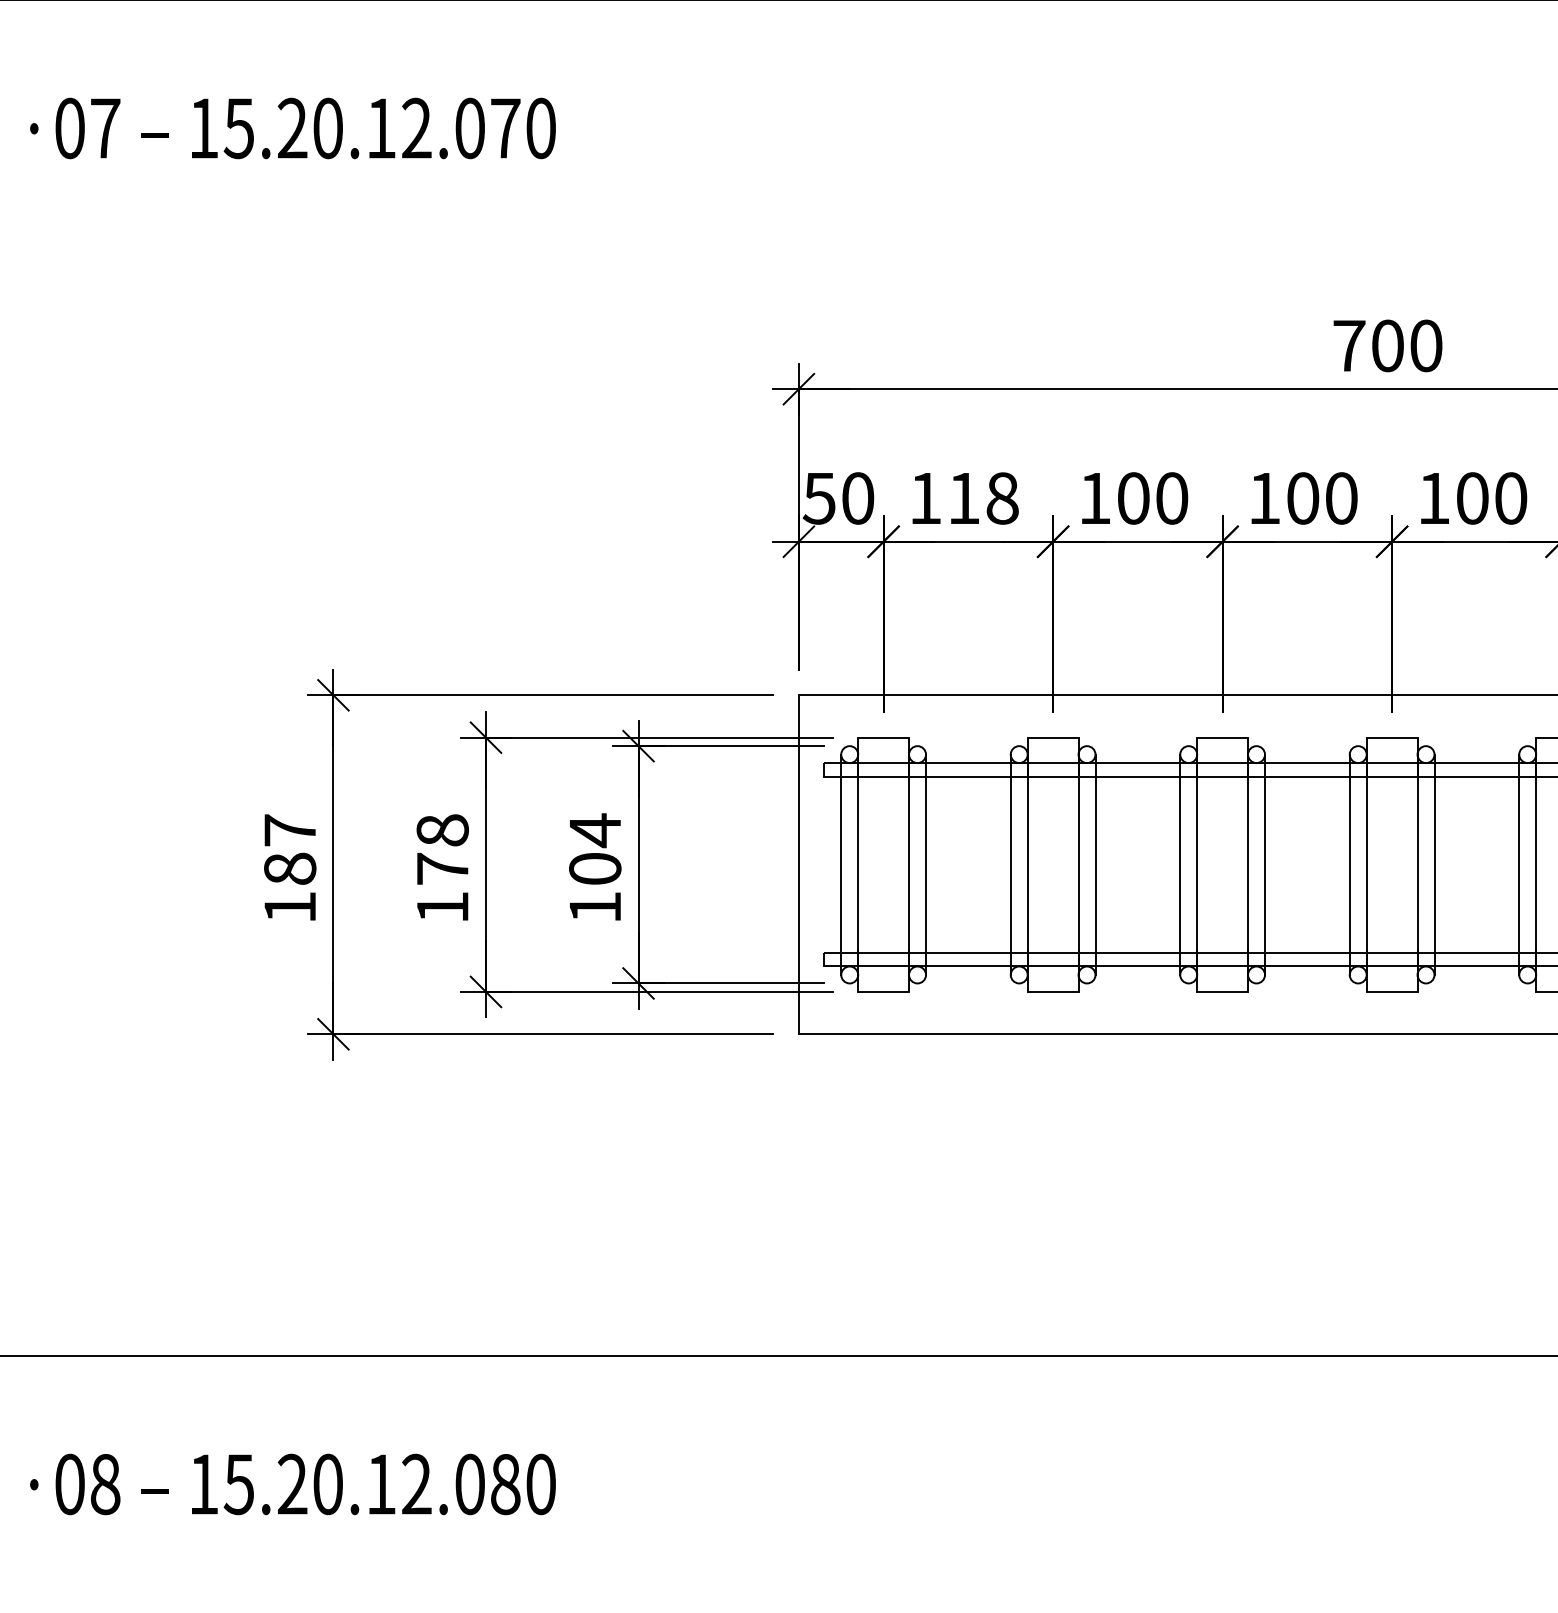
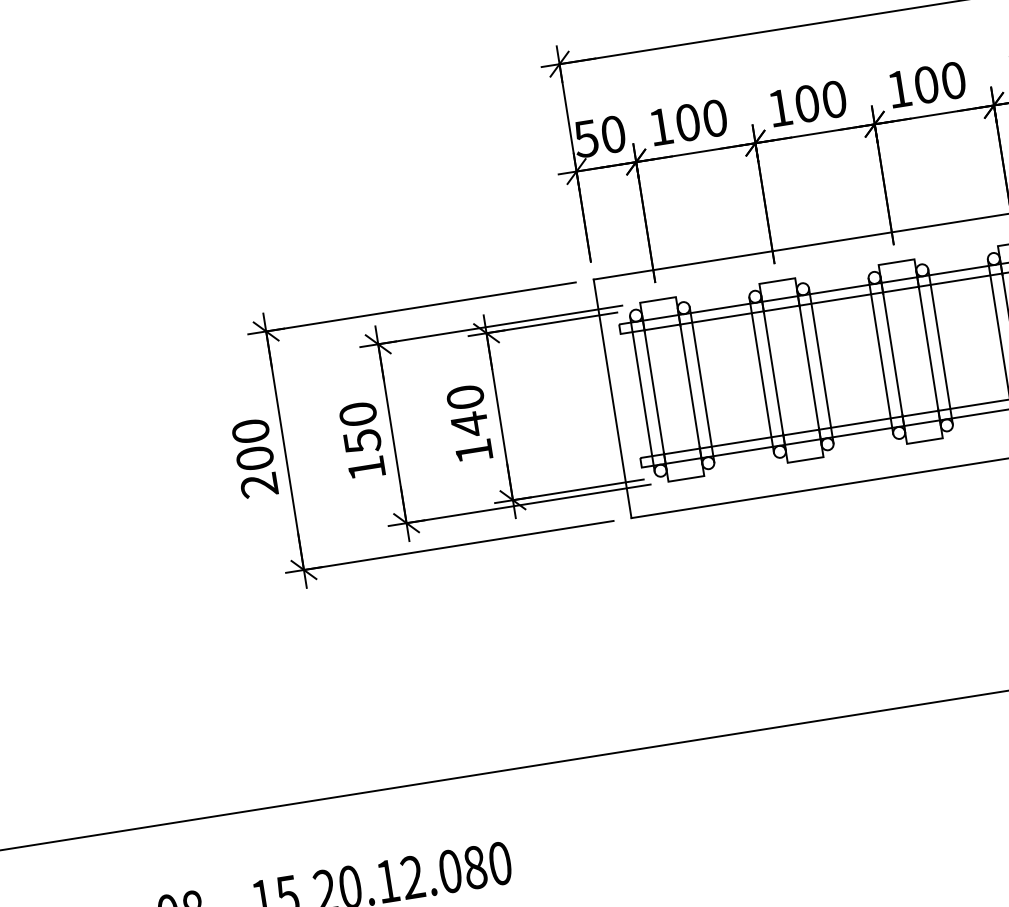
text: (983, 498) -> (701, 120), 118 -> 100
text: (442, 849) -> (360, 427), 178 -> 150
text: (595, 849) -> (467, 410), 104 -> 140
text: (290, 868) -> (255, 458), 187 -> 200

